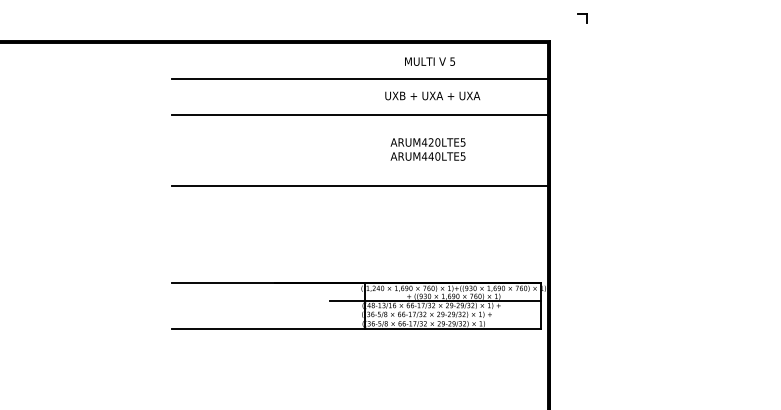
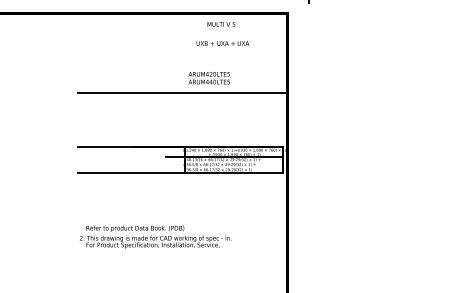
line: (359, 79) -> (182, 34), removed
line: (359, 115) -> (182, 54), removed
text: (426, 150) -> (208, 78), moved

